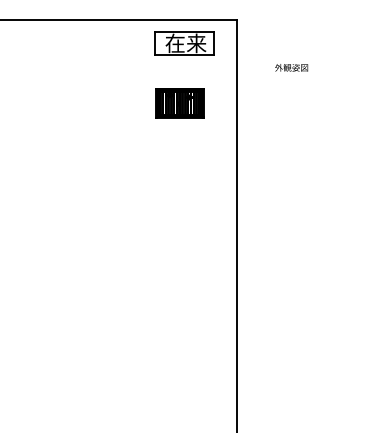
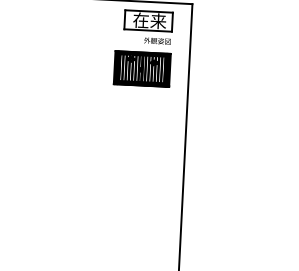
text: (291, 67) -> (157, 40), moved
part: (179, 103) -> (142, 69), size x1.43

